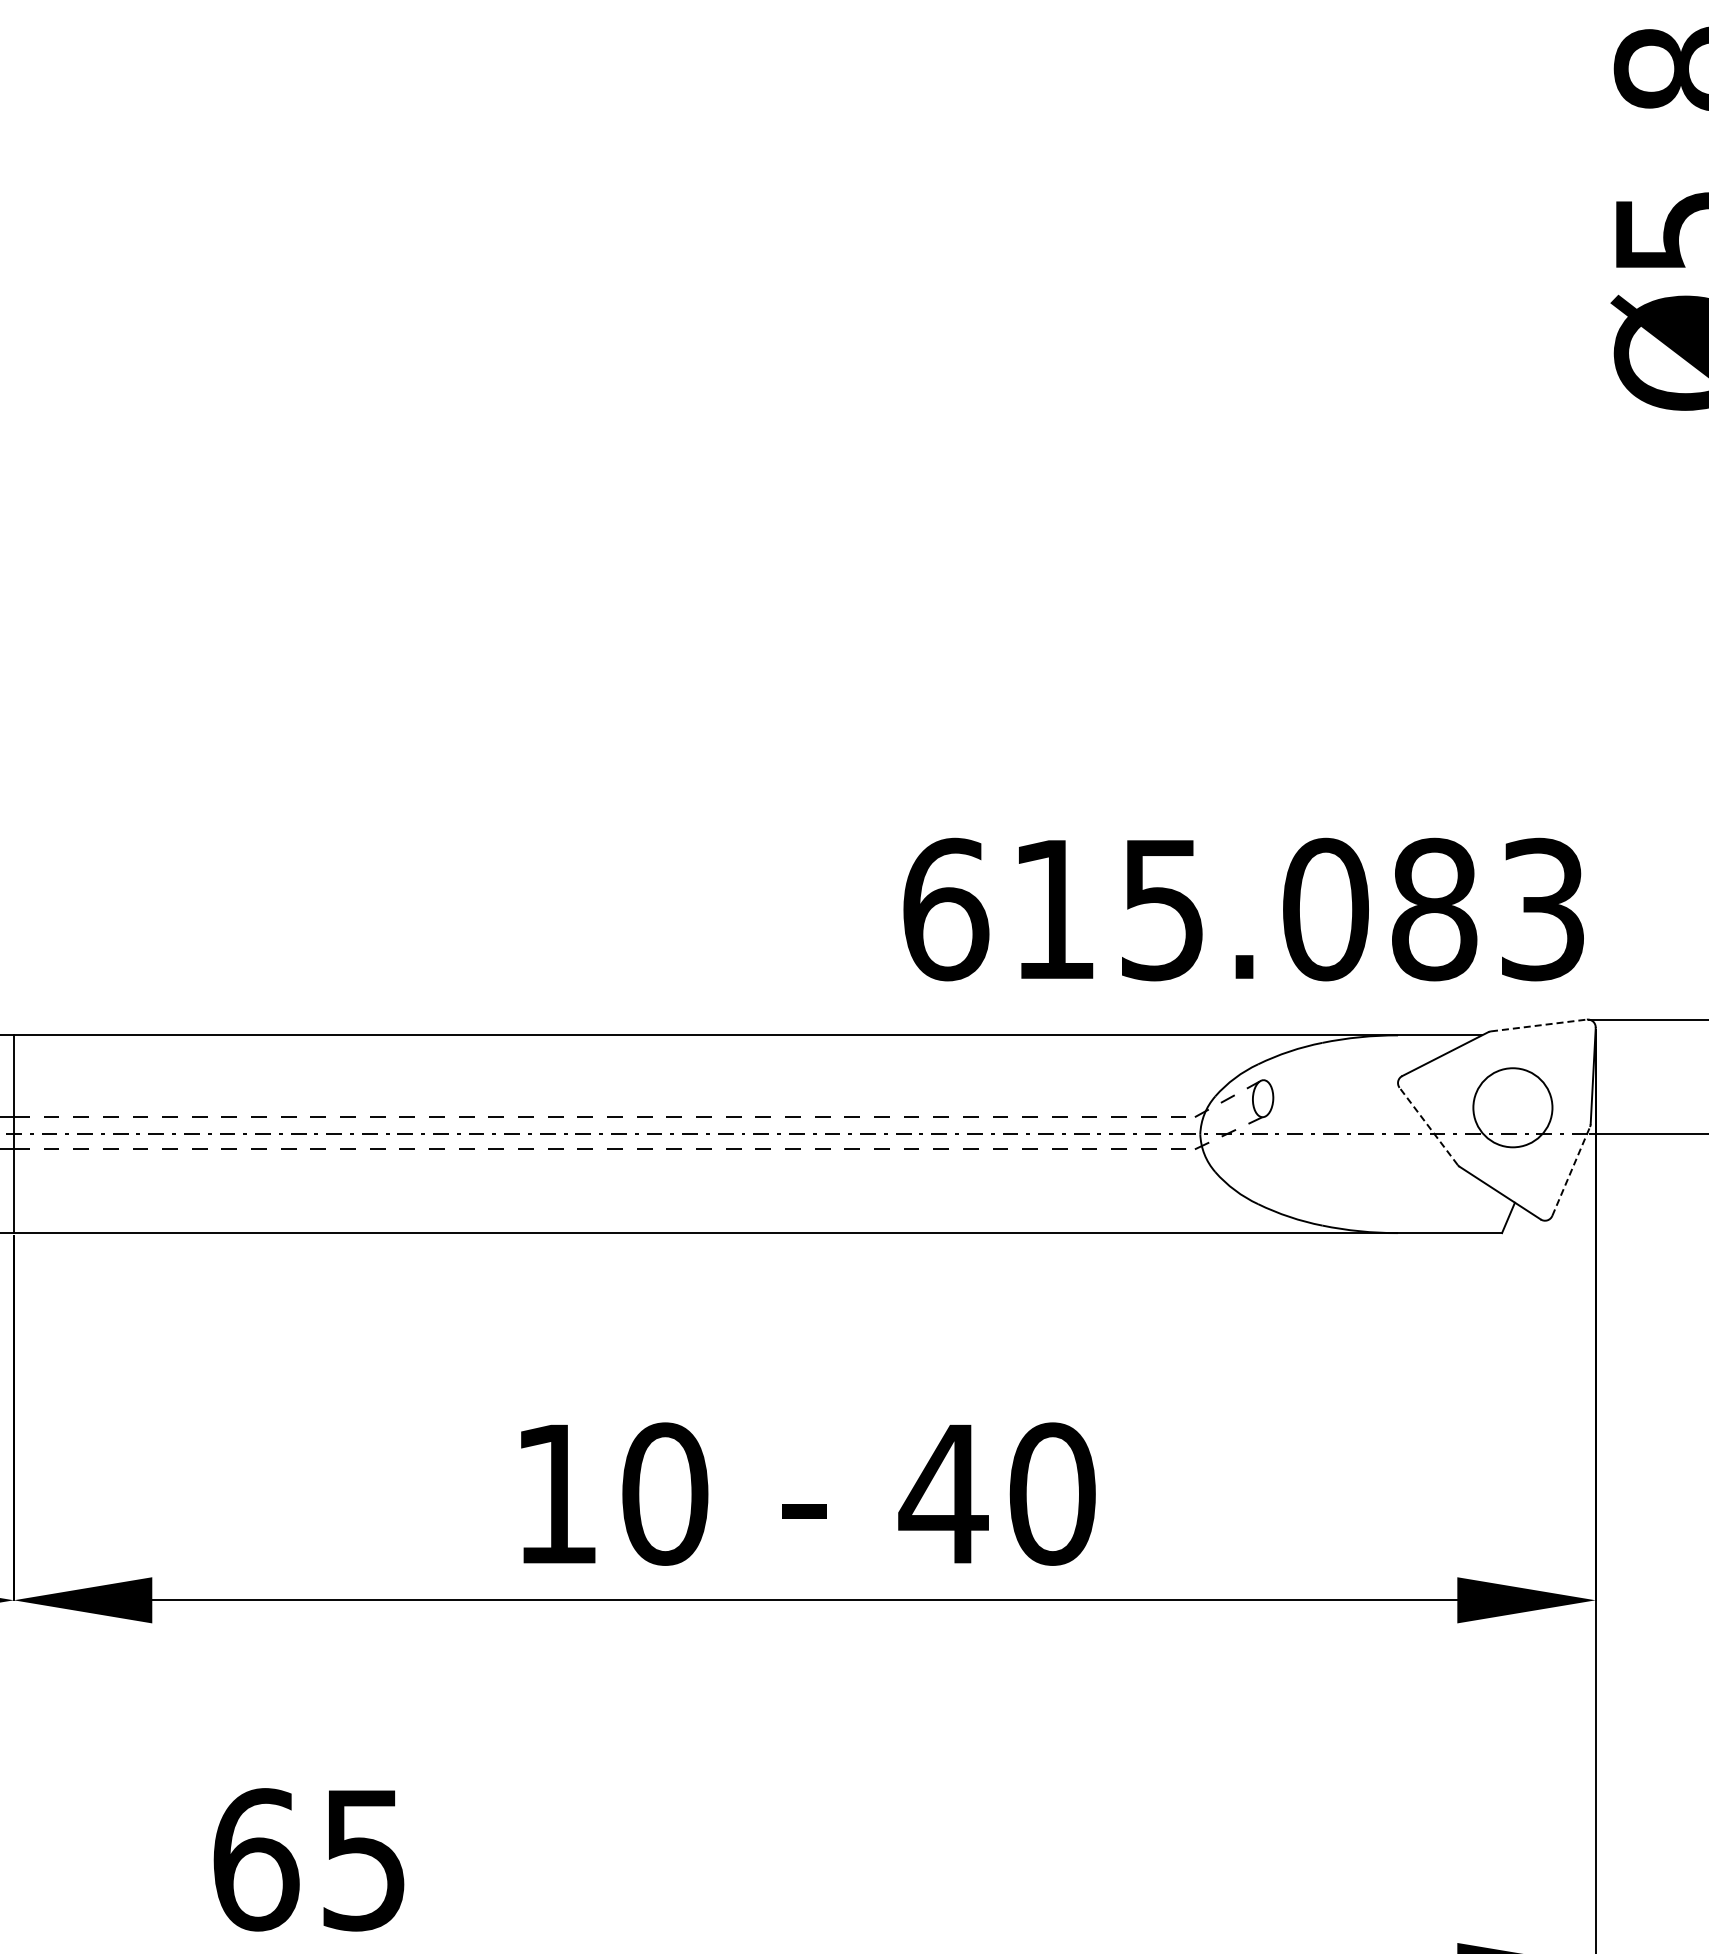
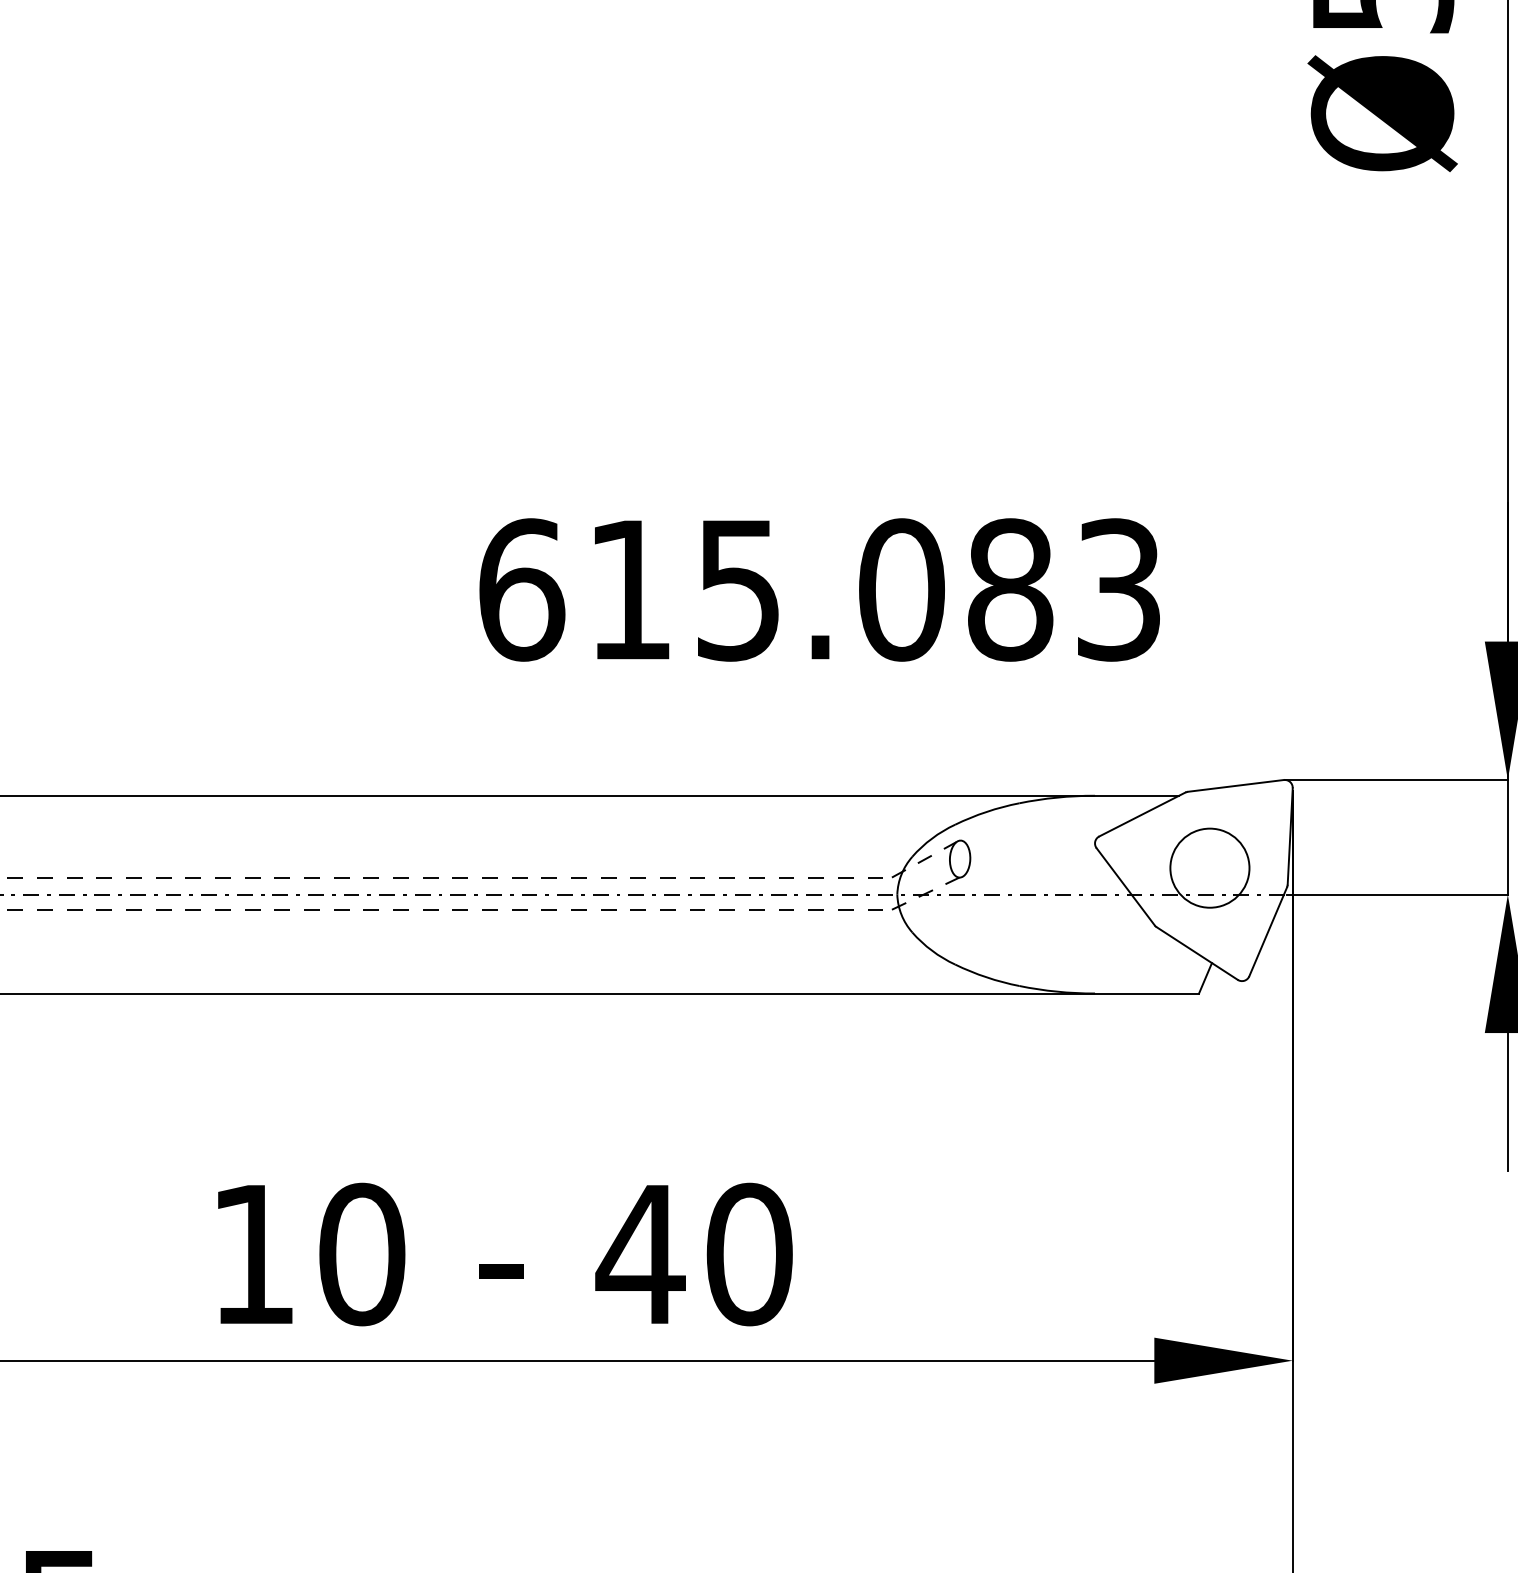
text: (1243, 909) -> (819, 589), moved
line: (1539, 1025) -> (1236, 785), dashed -> solid
line: (1428, 1126) -> (1125, 886), dashed -> solid
line: (1571, 1171) -> (1268, 931), dashed -> solid

